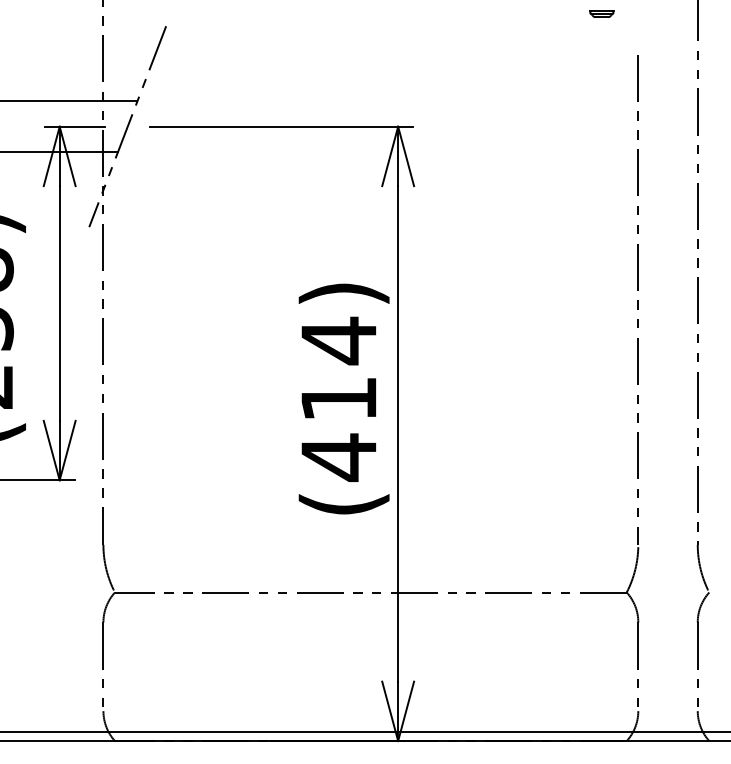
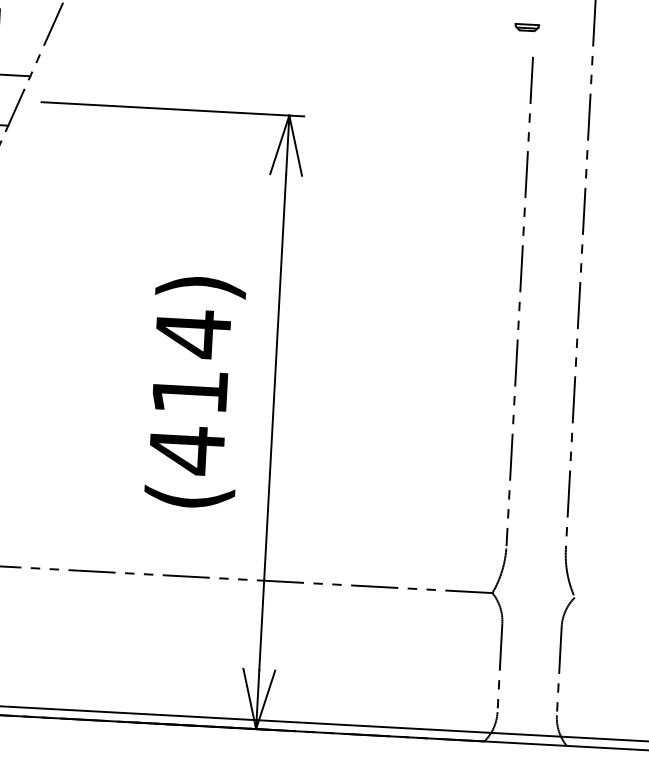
part: (601, 13) -> (526, 27), moved
text: (343, 398) -> (194, 391), moved

